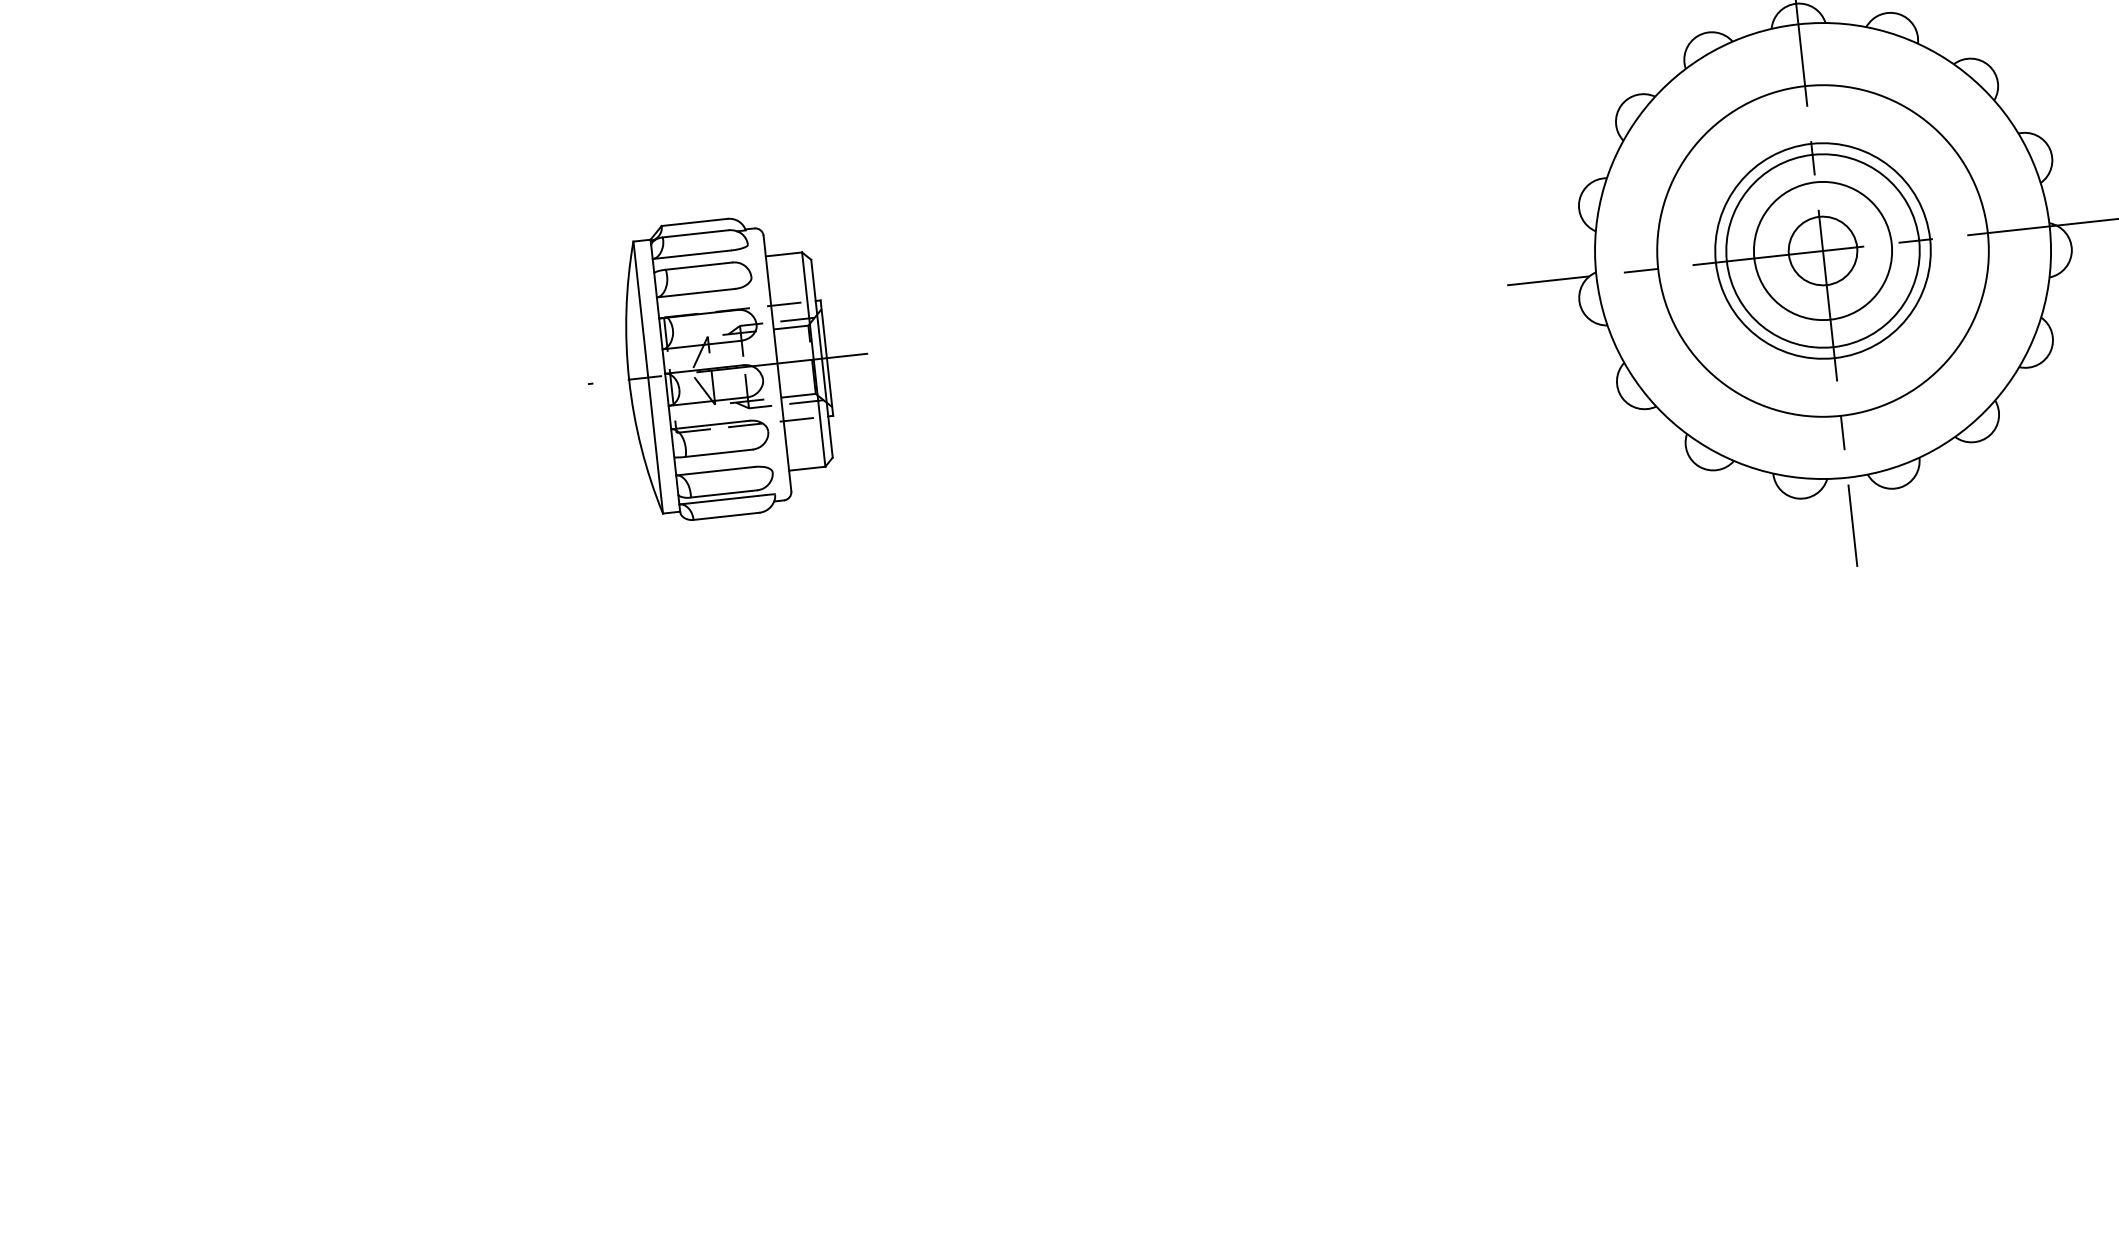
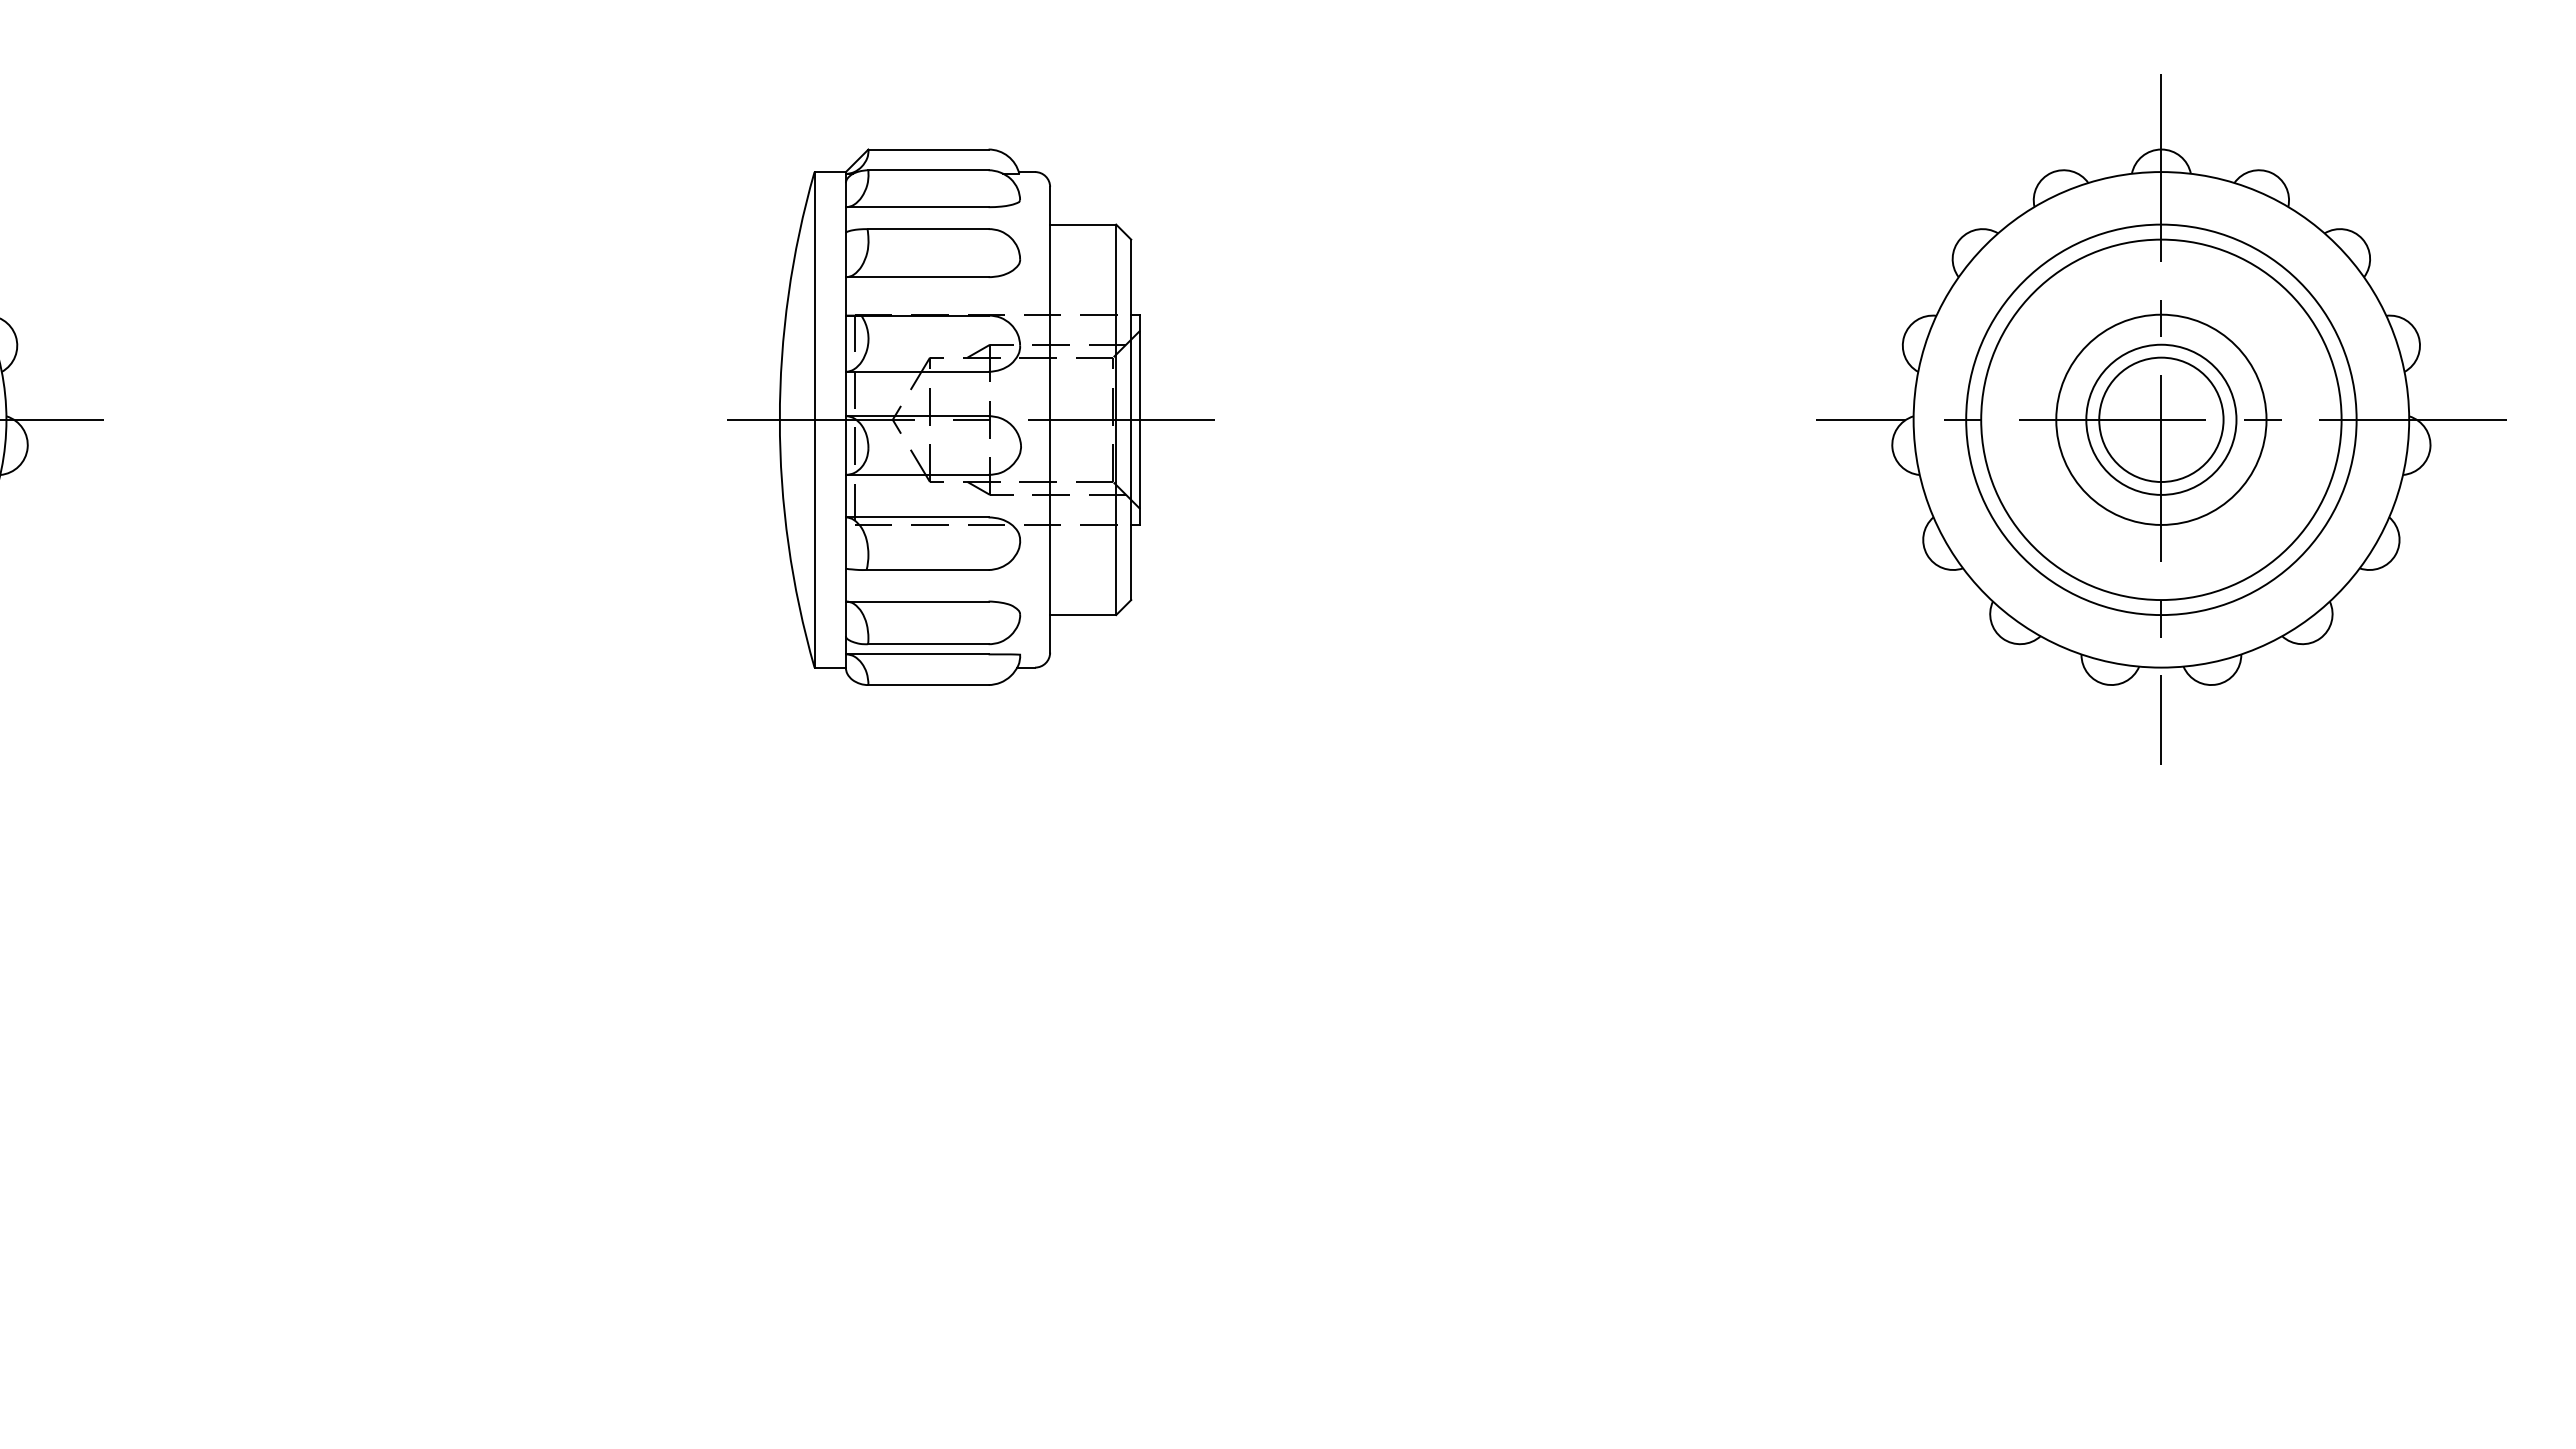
circle: (1823, 250) -> (2161, 419), size x1.67
circle: (1823, 250) -> (2161, 419), size x1.67
part: (733, 366) -> (970, 416), size x1.67

